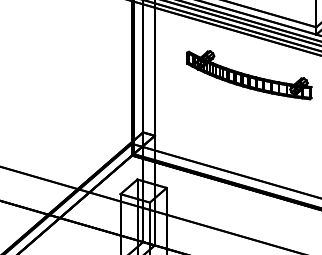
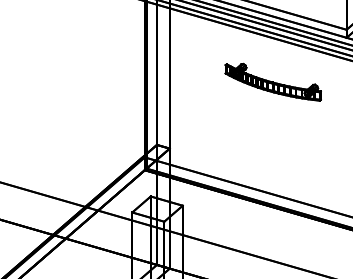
part: (249, 75) -> (273, 82), size x0.7

